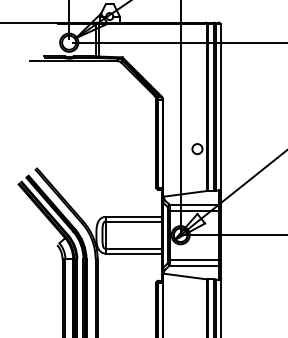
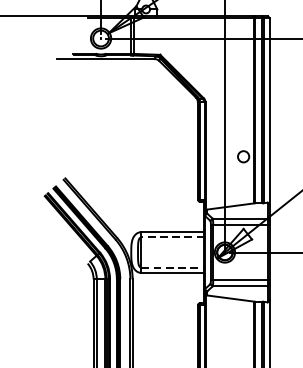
line: (133, 221) -> (172, 237), solid -> dashed
line: (134, 248) -> (173, 267), solid -> dashed

